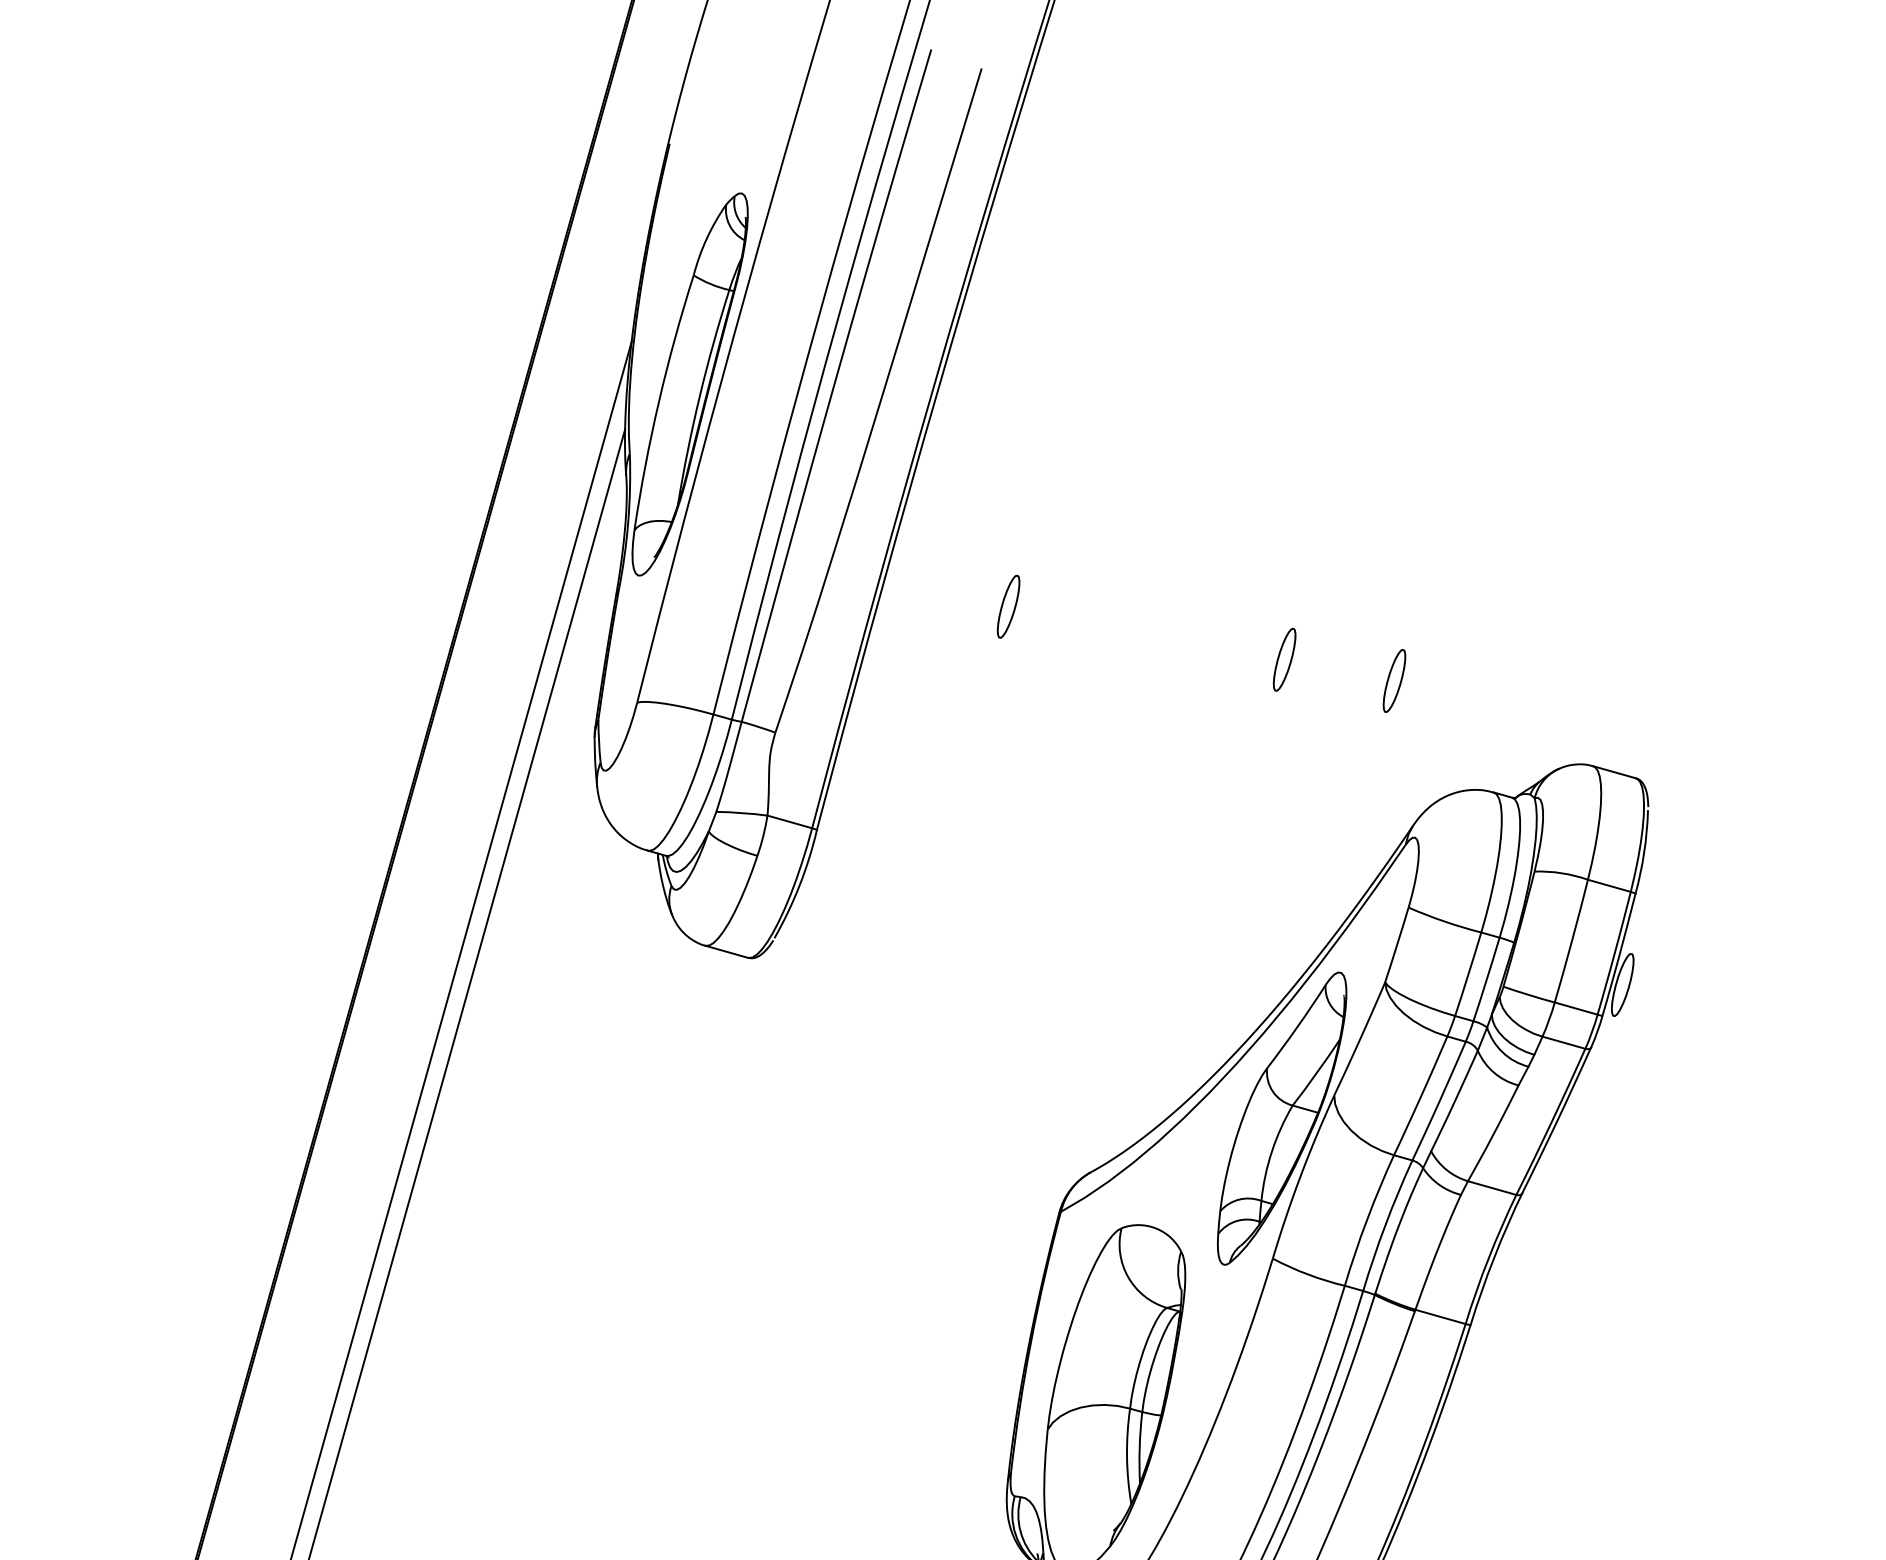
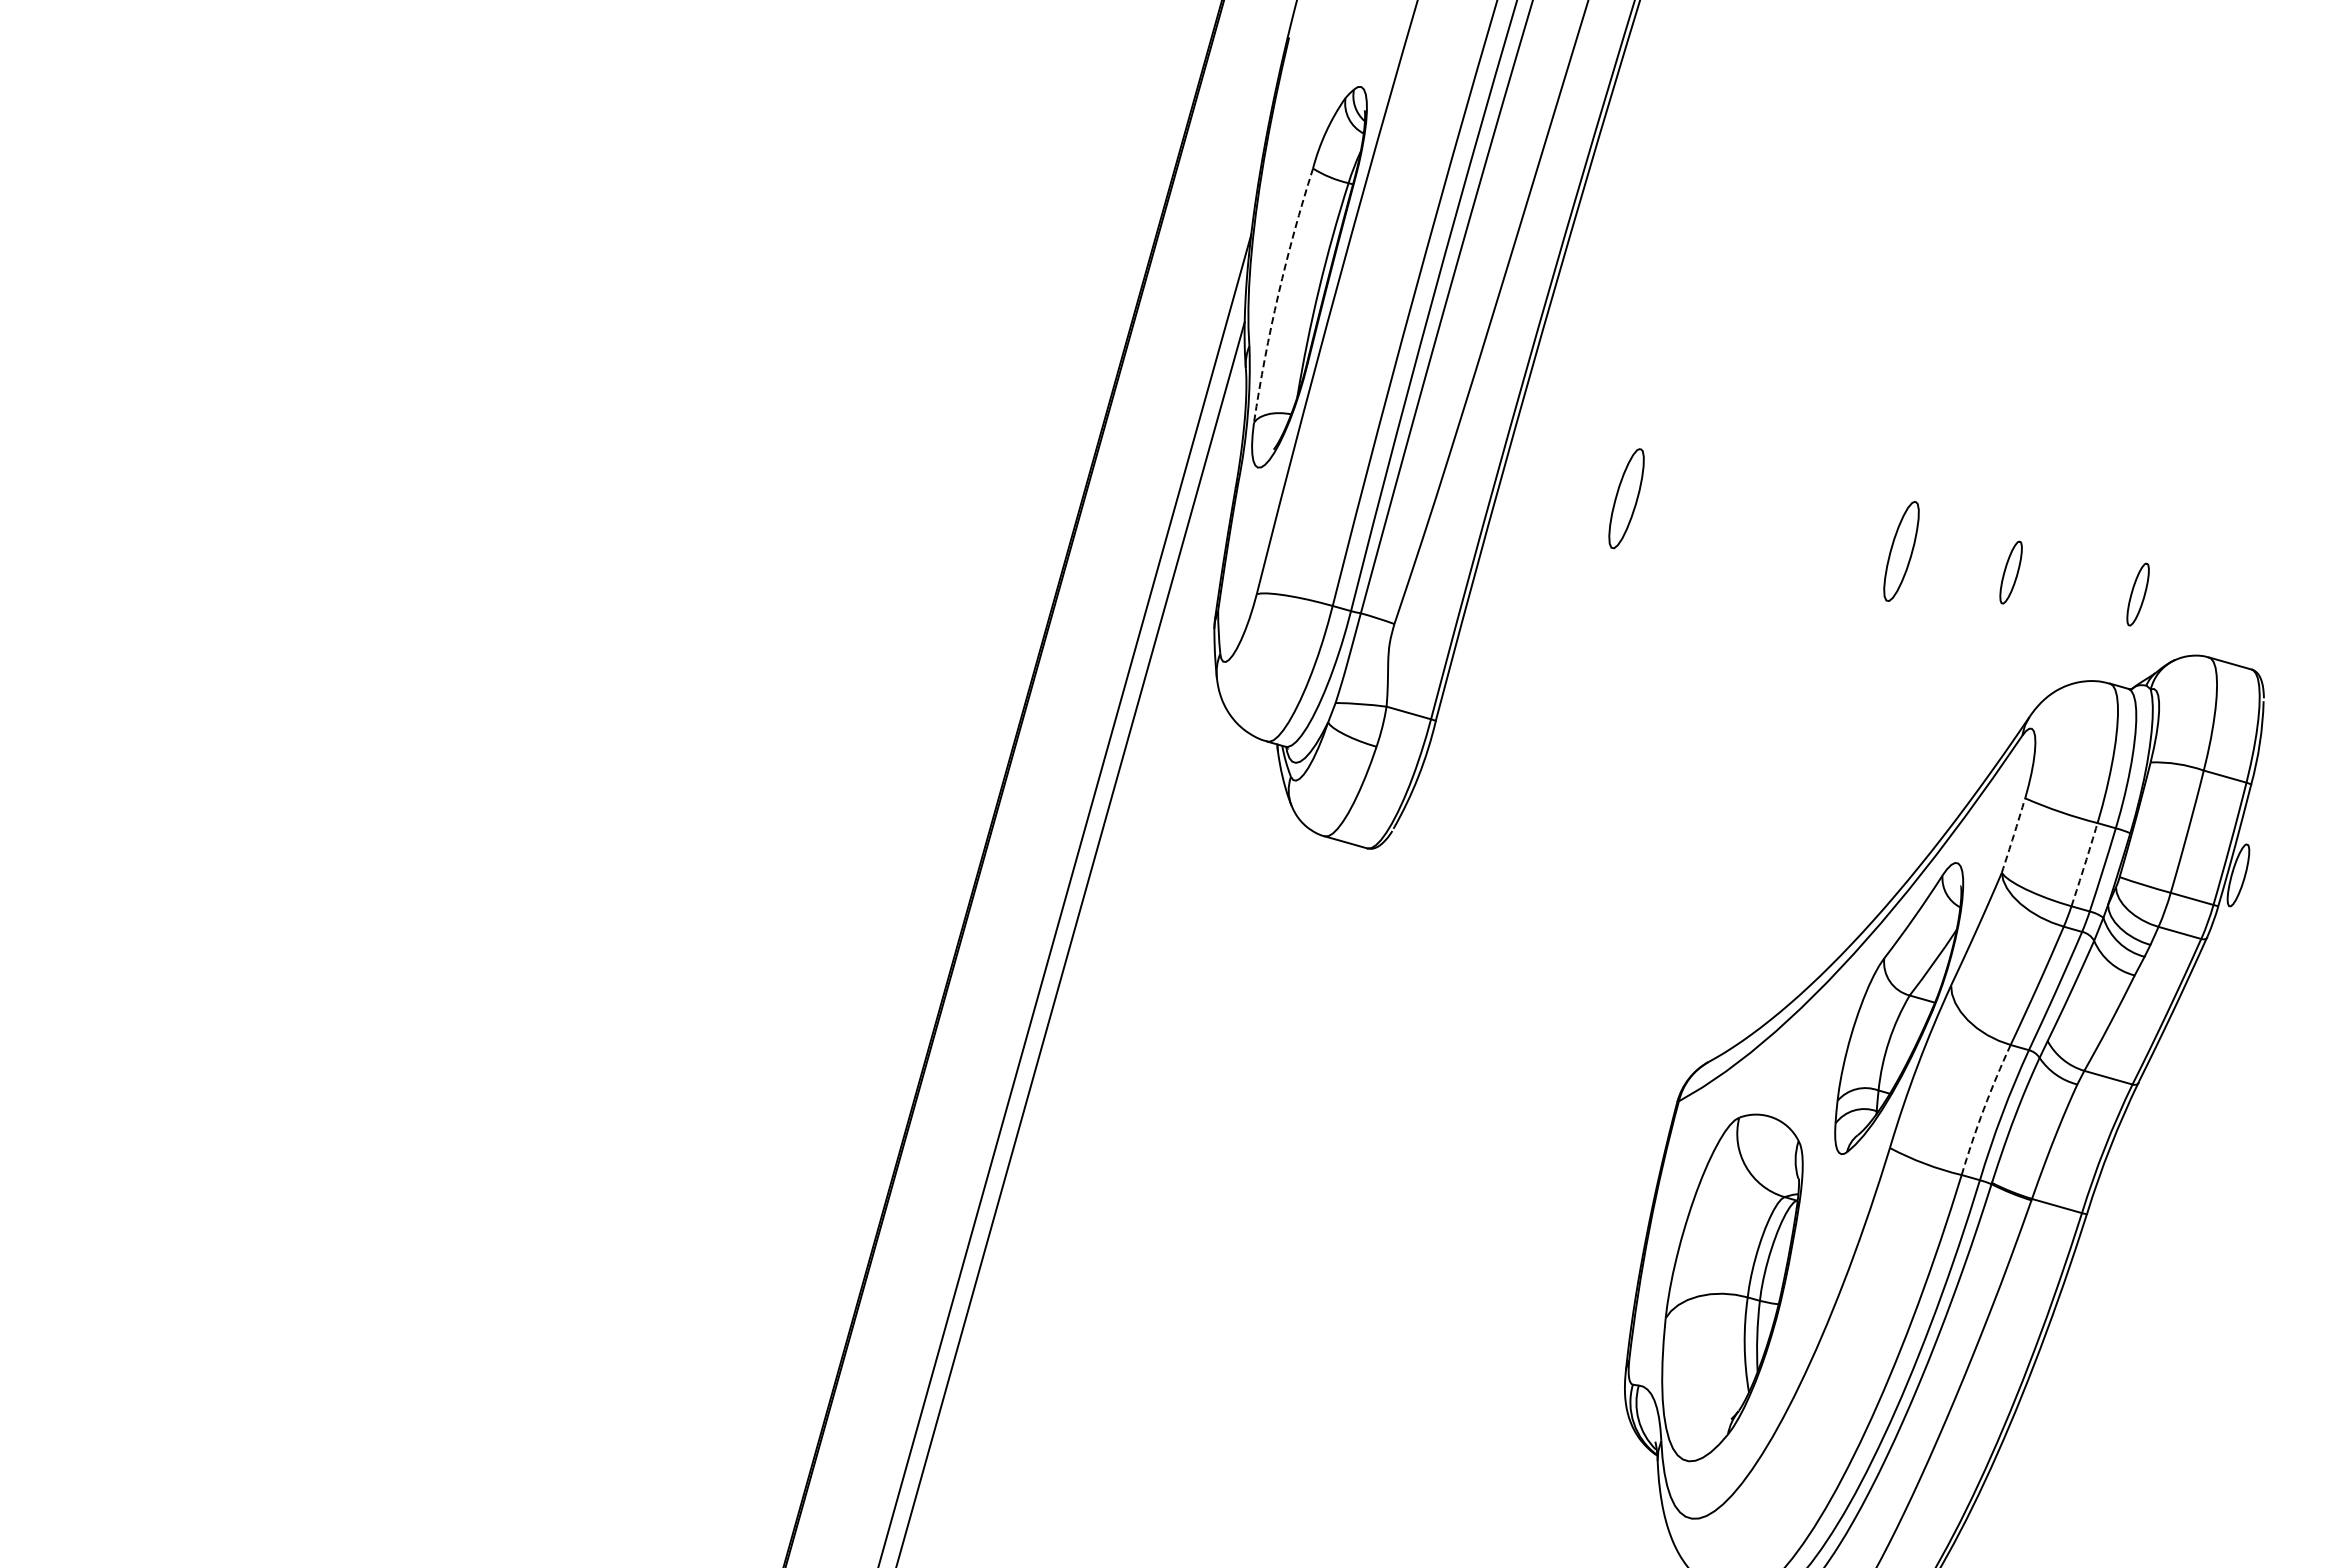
arc: (659, 401) -> (1278, 294), solid -> dashed
part: (1008, 606) -> (1626, 498), size x1.6
part: (1284, 659) -> (1901, 551), size x1.6
part: (1521, 702) -> (2137, 594), added
arc: (1396, 944) -> (2013, 835), solid -> dashed
arc: (1468, 974) -> (2084, 864), solid -> dashed
arc: (1366, 1219) -> (1983, 1109), solid -> dashed

